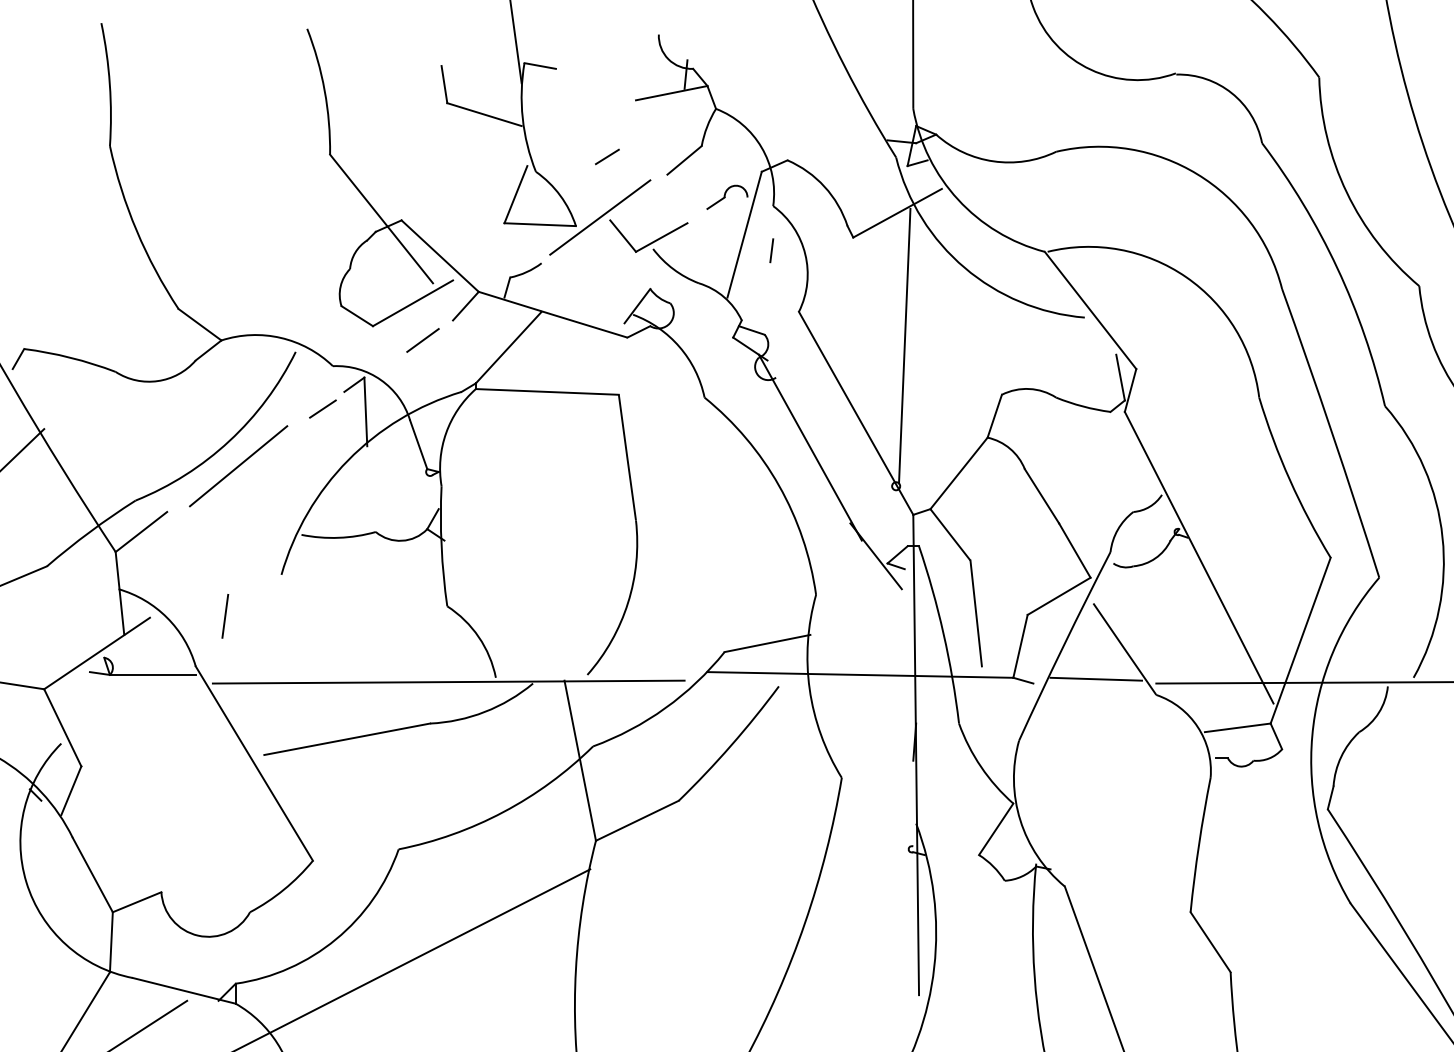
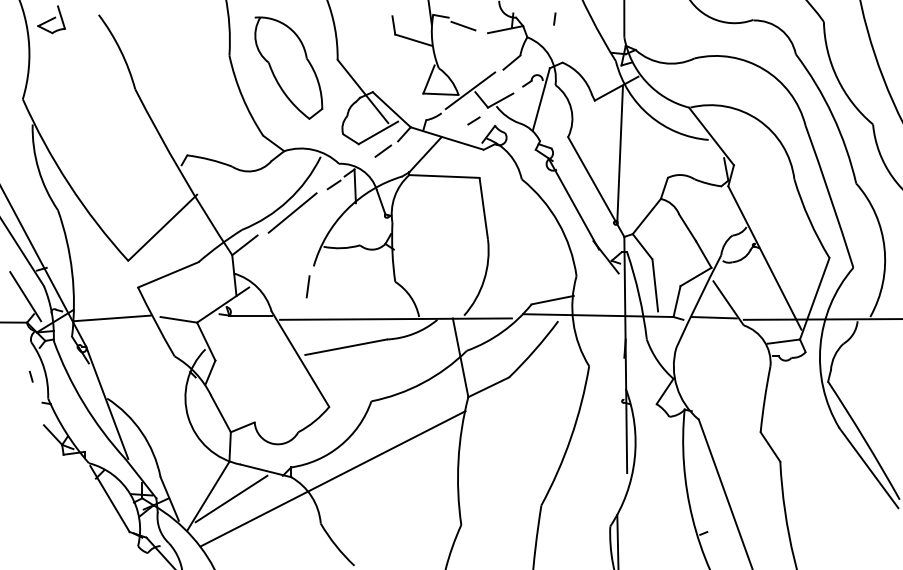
line: (586, 84) -> (463, 25), added
line: (606, 155) -> (473, 120), moved
part: (230, 170) -> (288, 67), added
line: (771, 249) -> (554, 18), moved
line: (223, 615) -> (307, 286), moved

